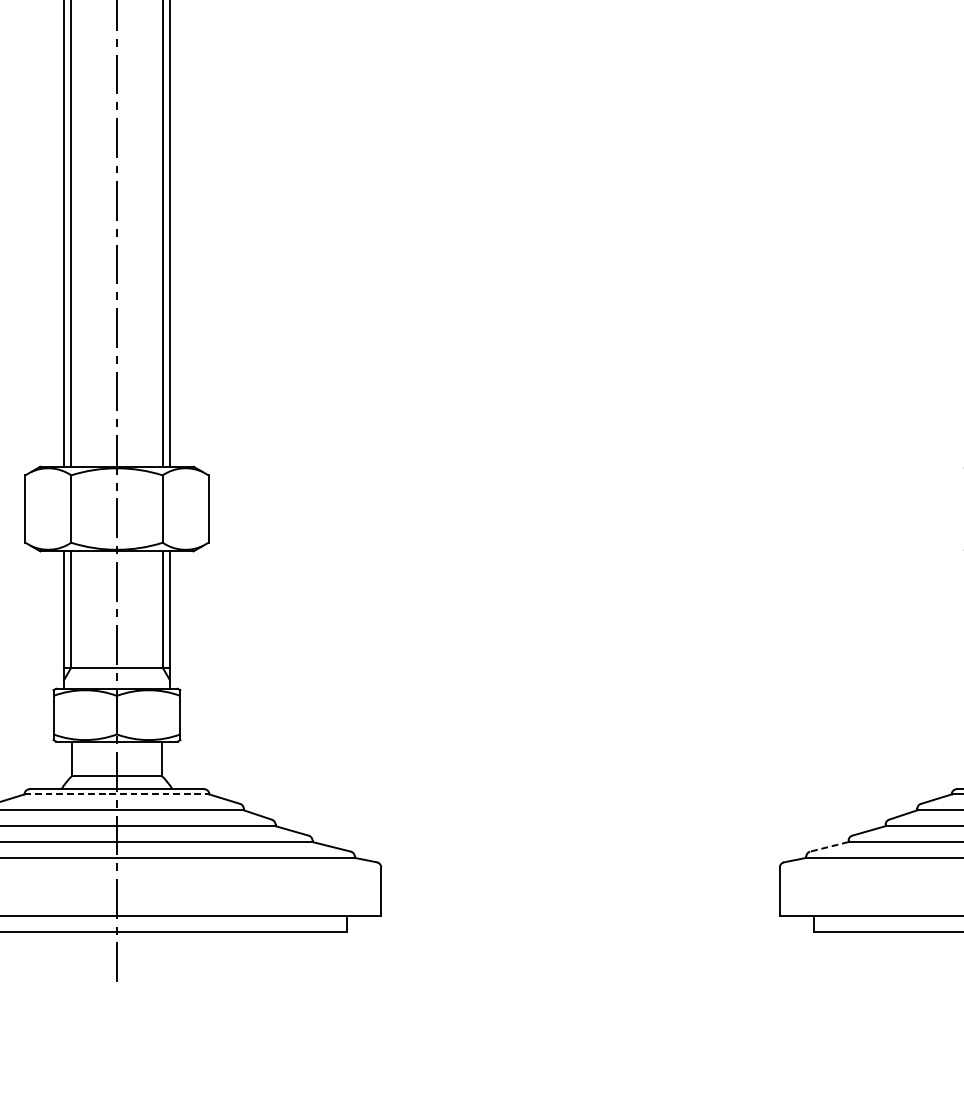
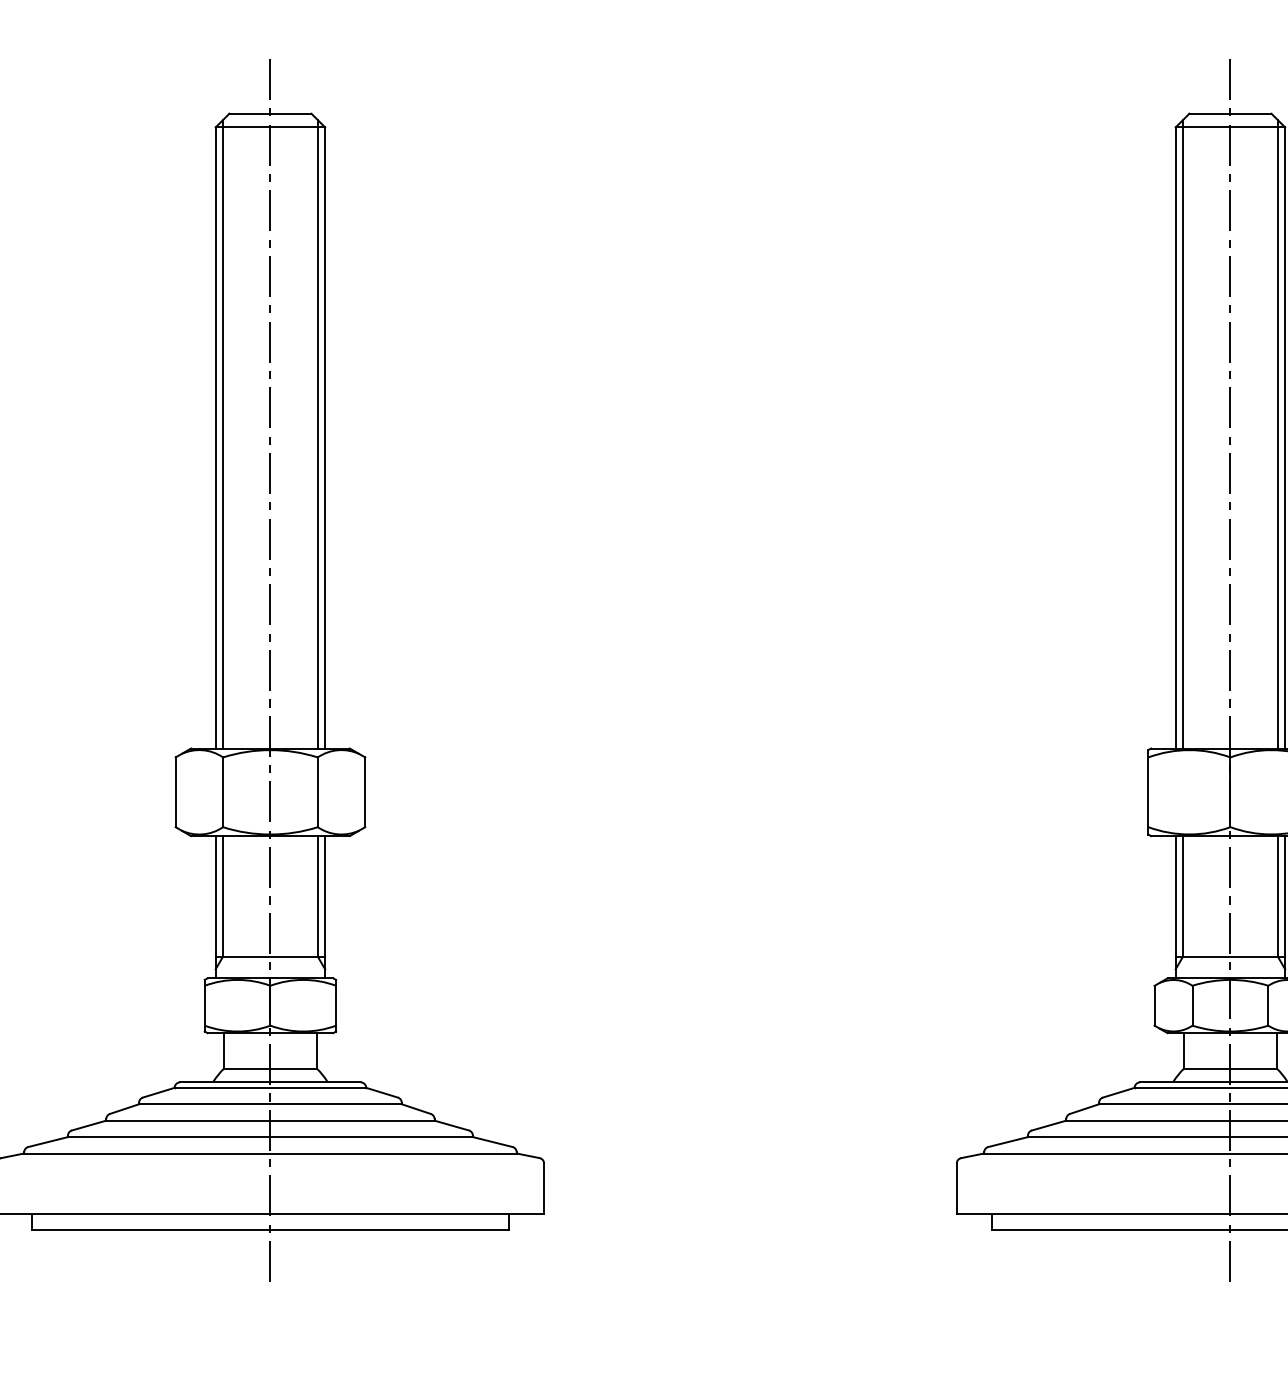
line: (117, 794) -> (270, 1087), dashed -> solid
line: (828, 847) -> (1007, 1142), dashed -> solid

